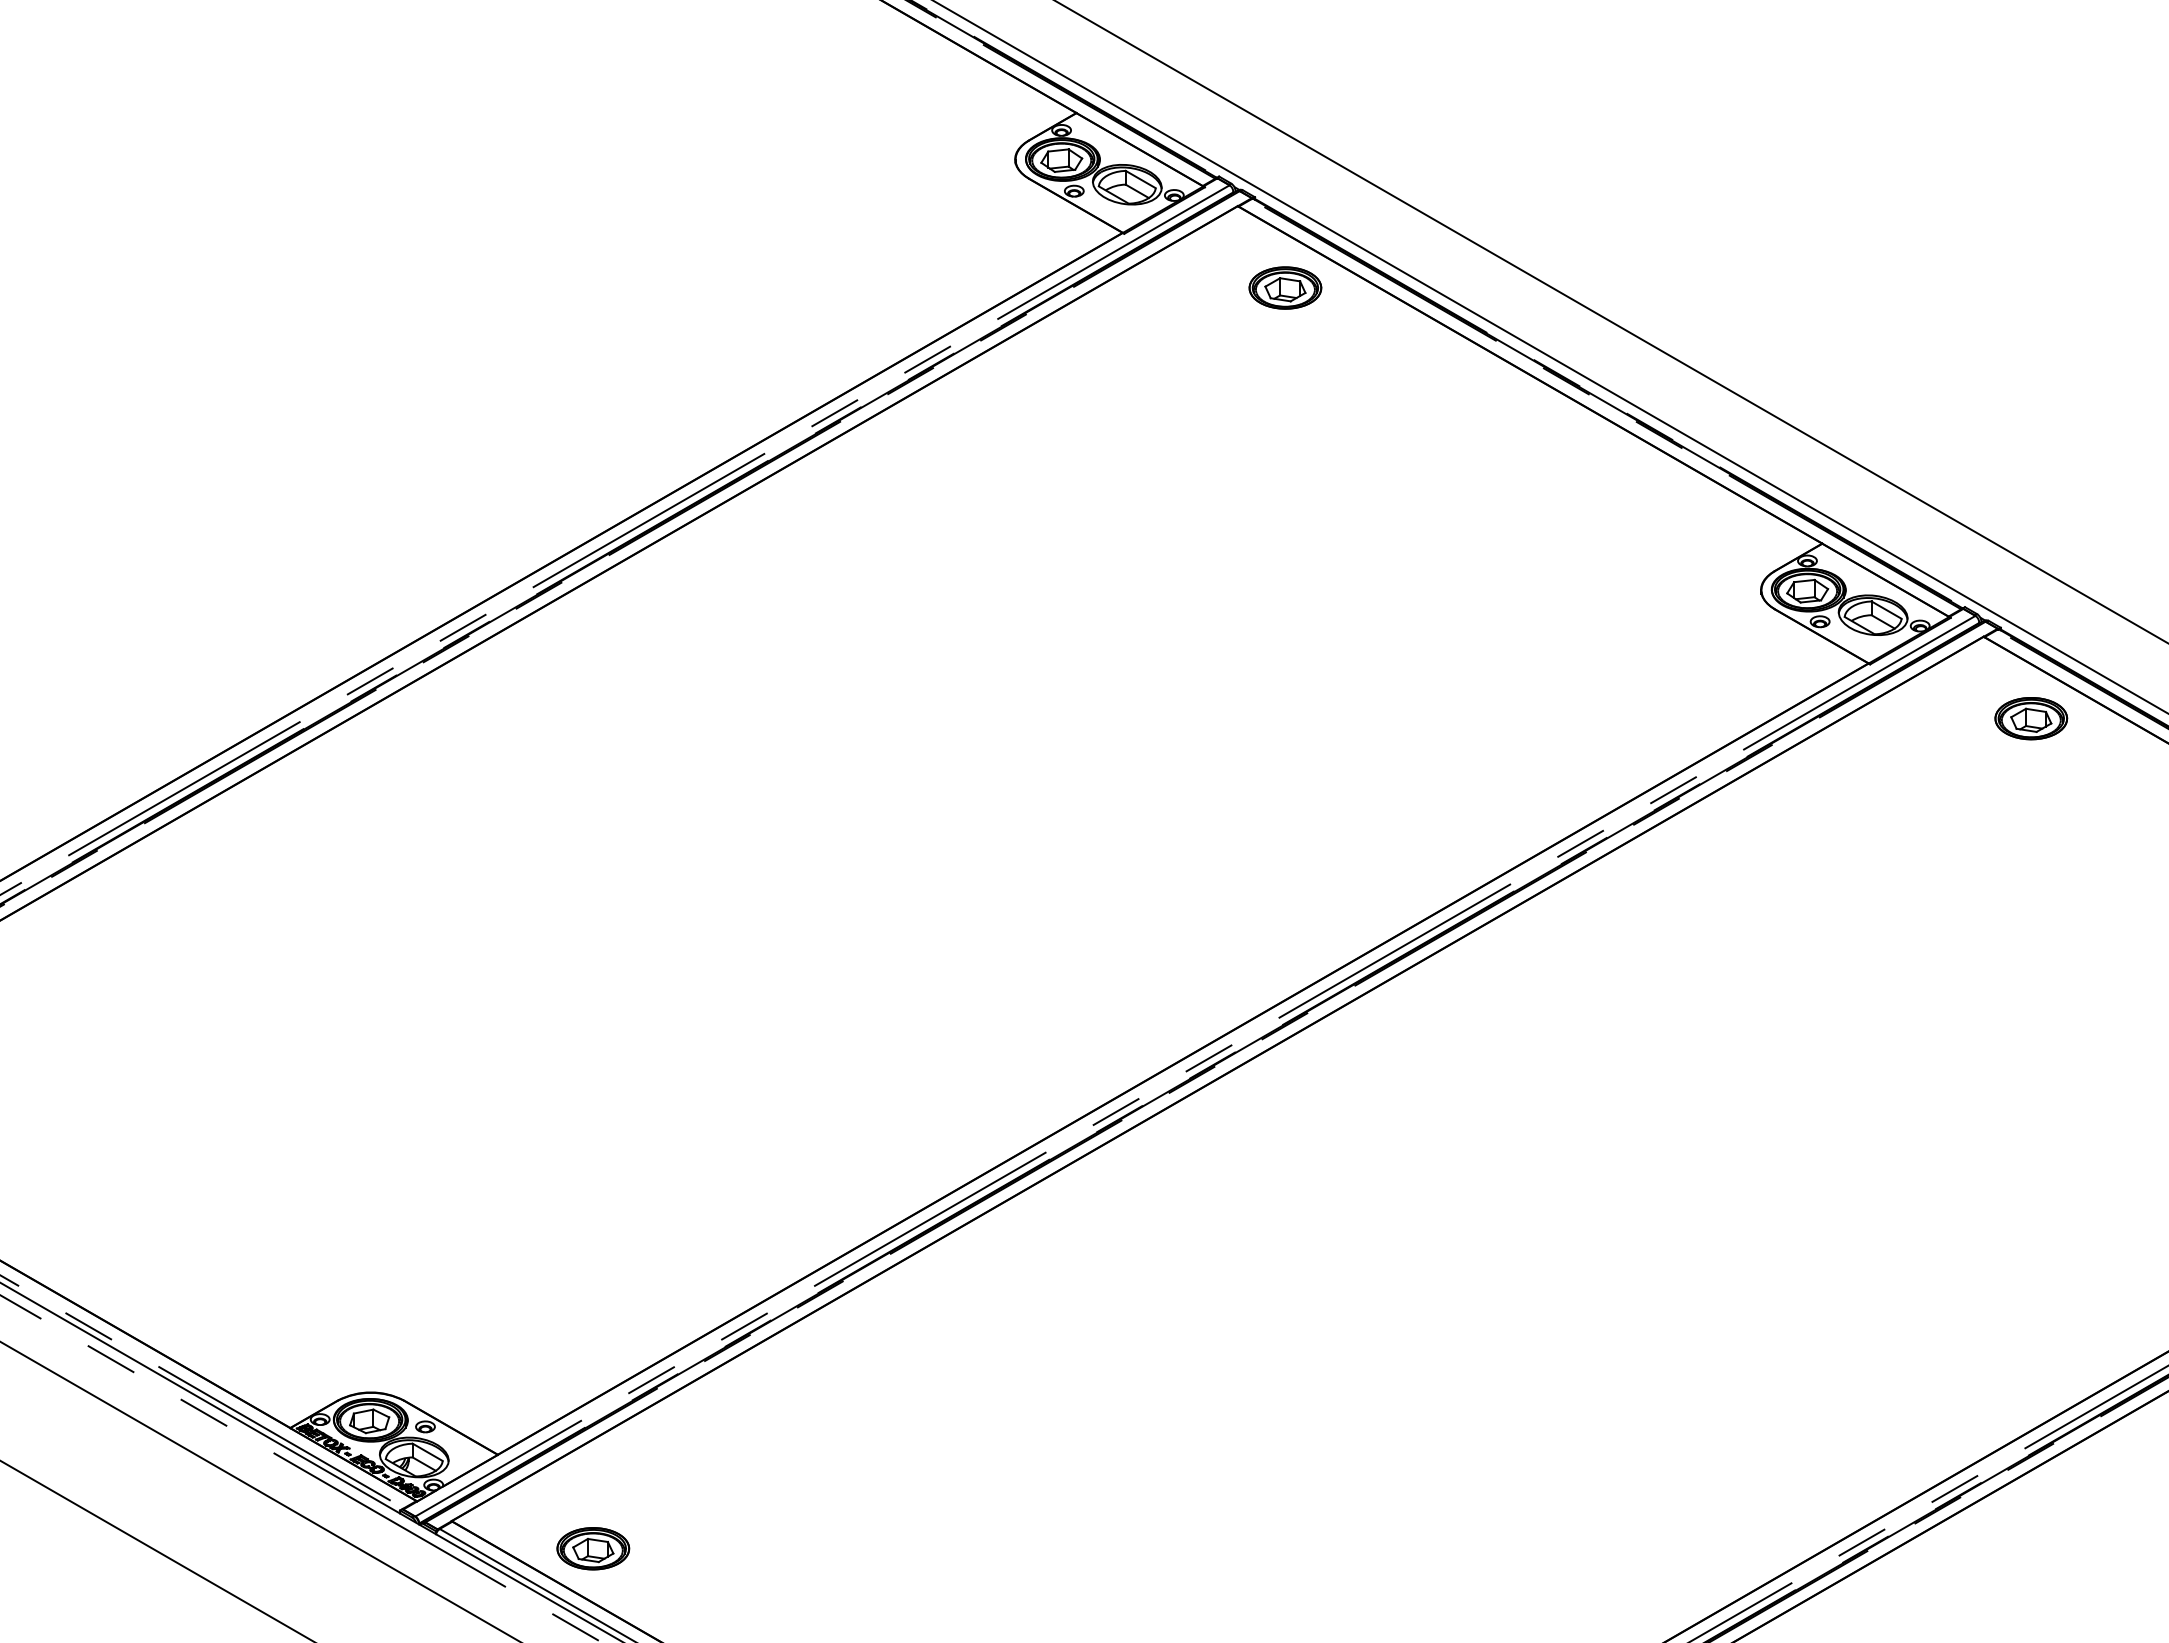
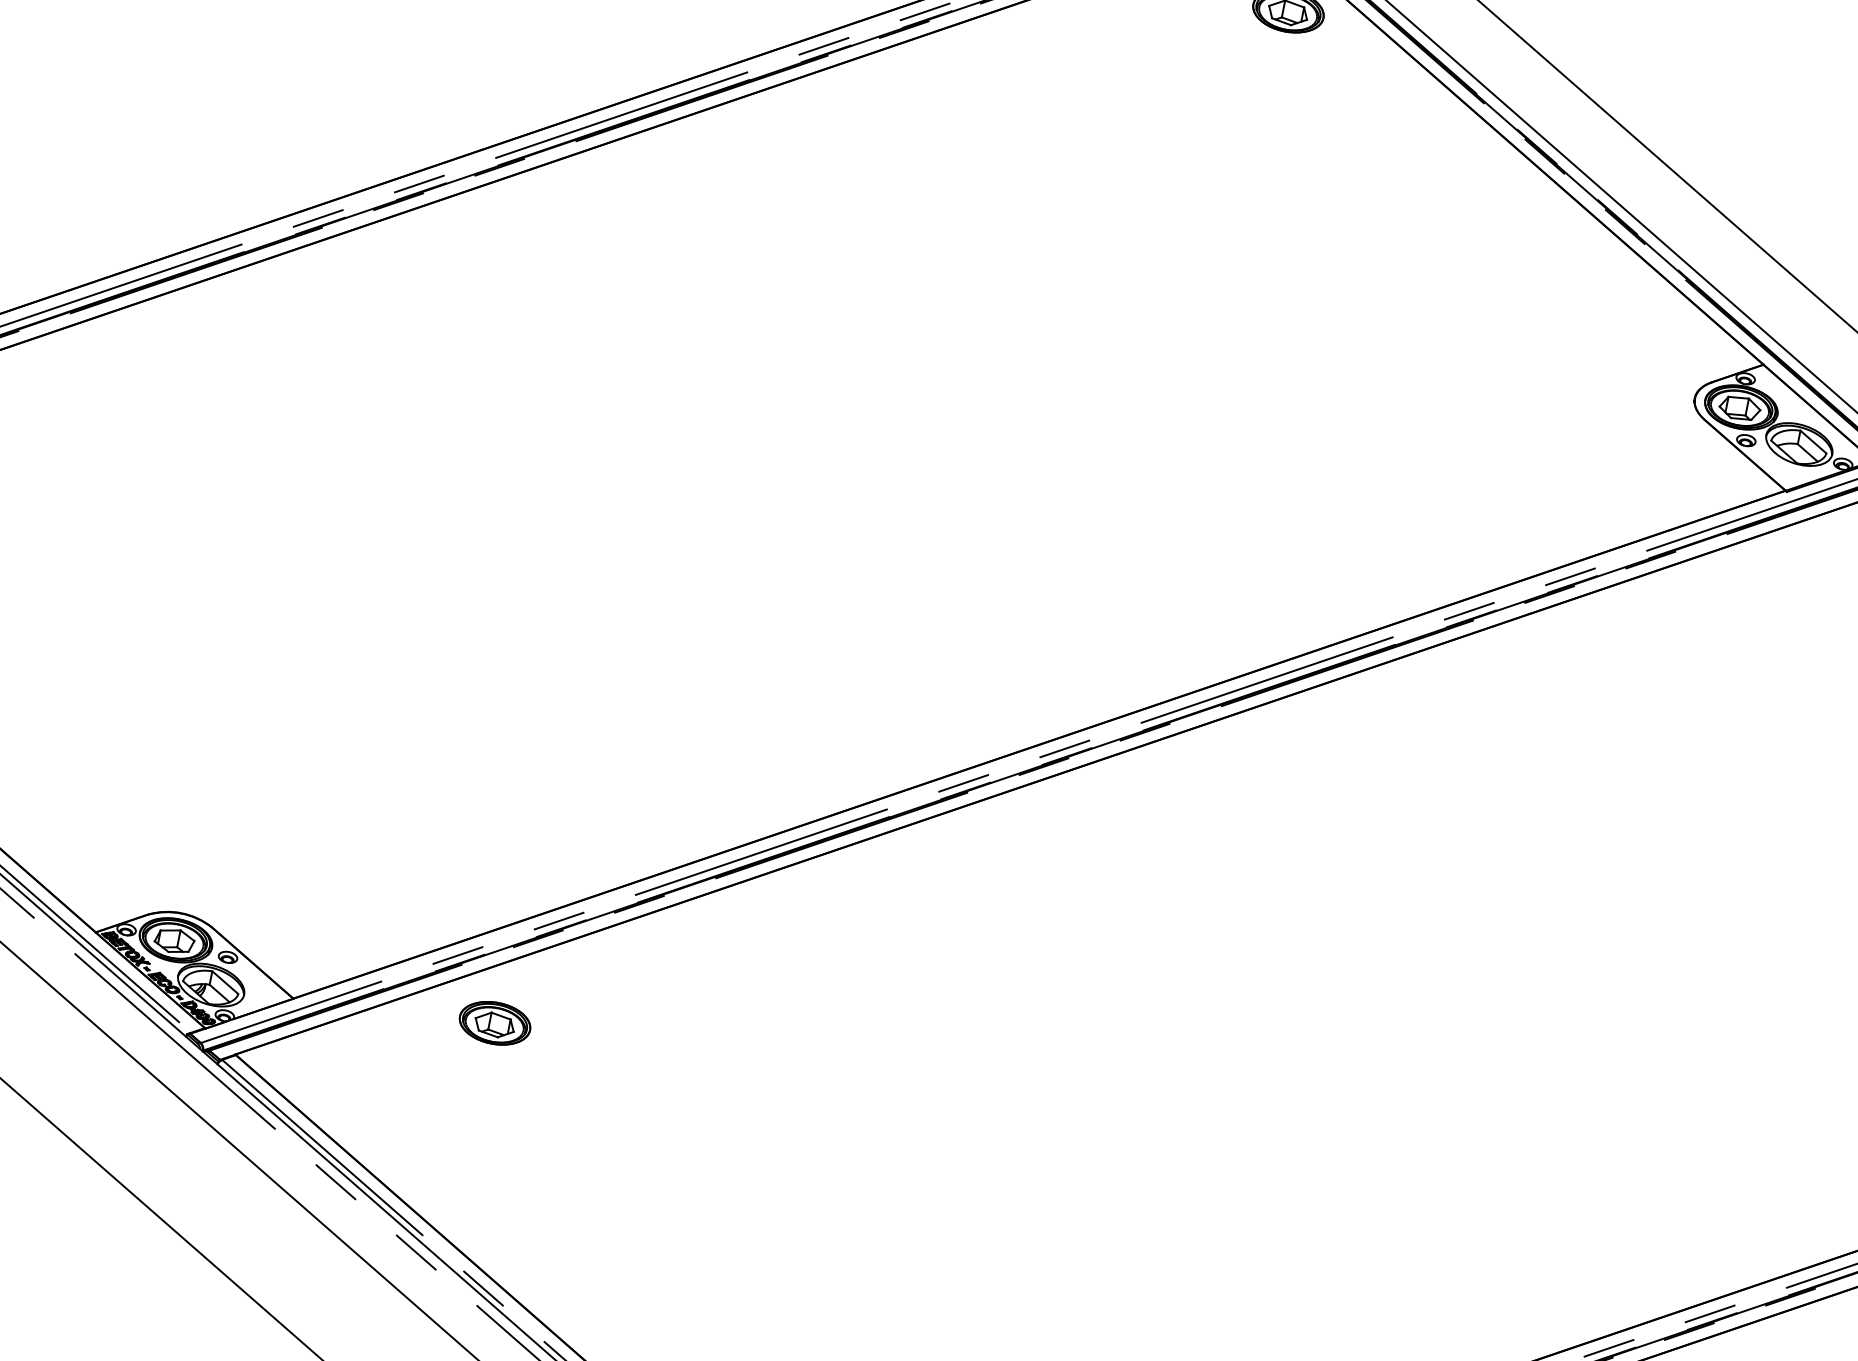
part: (593, 1548) -> (495, 1023), moved

